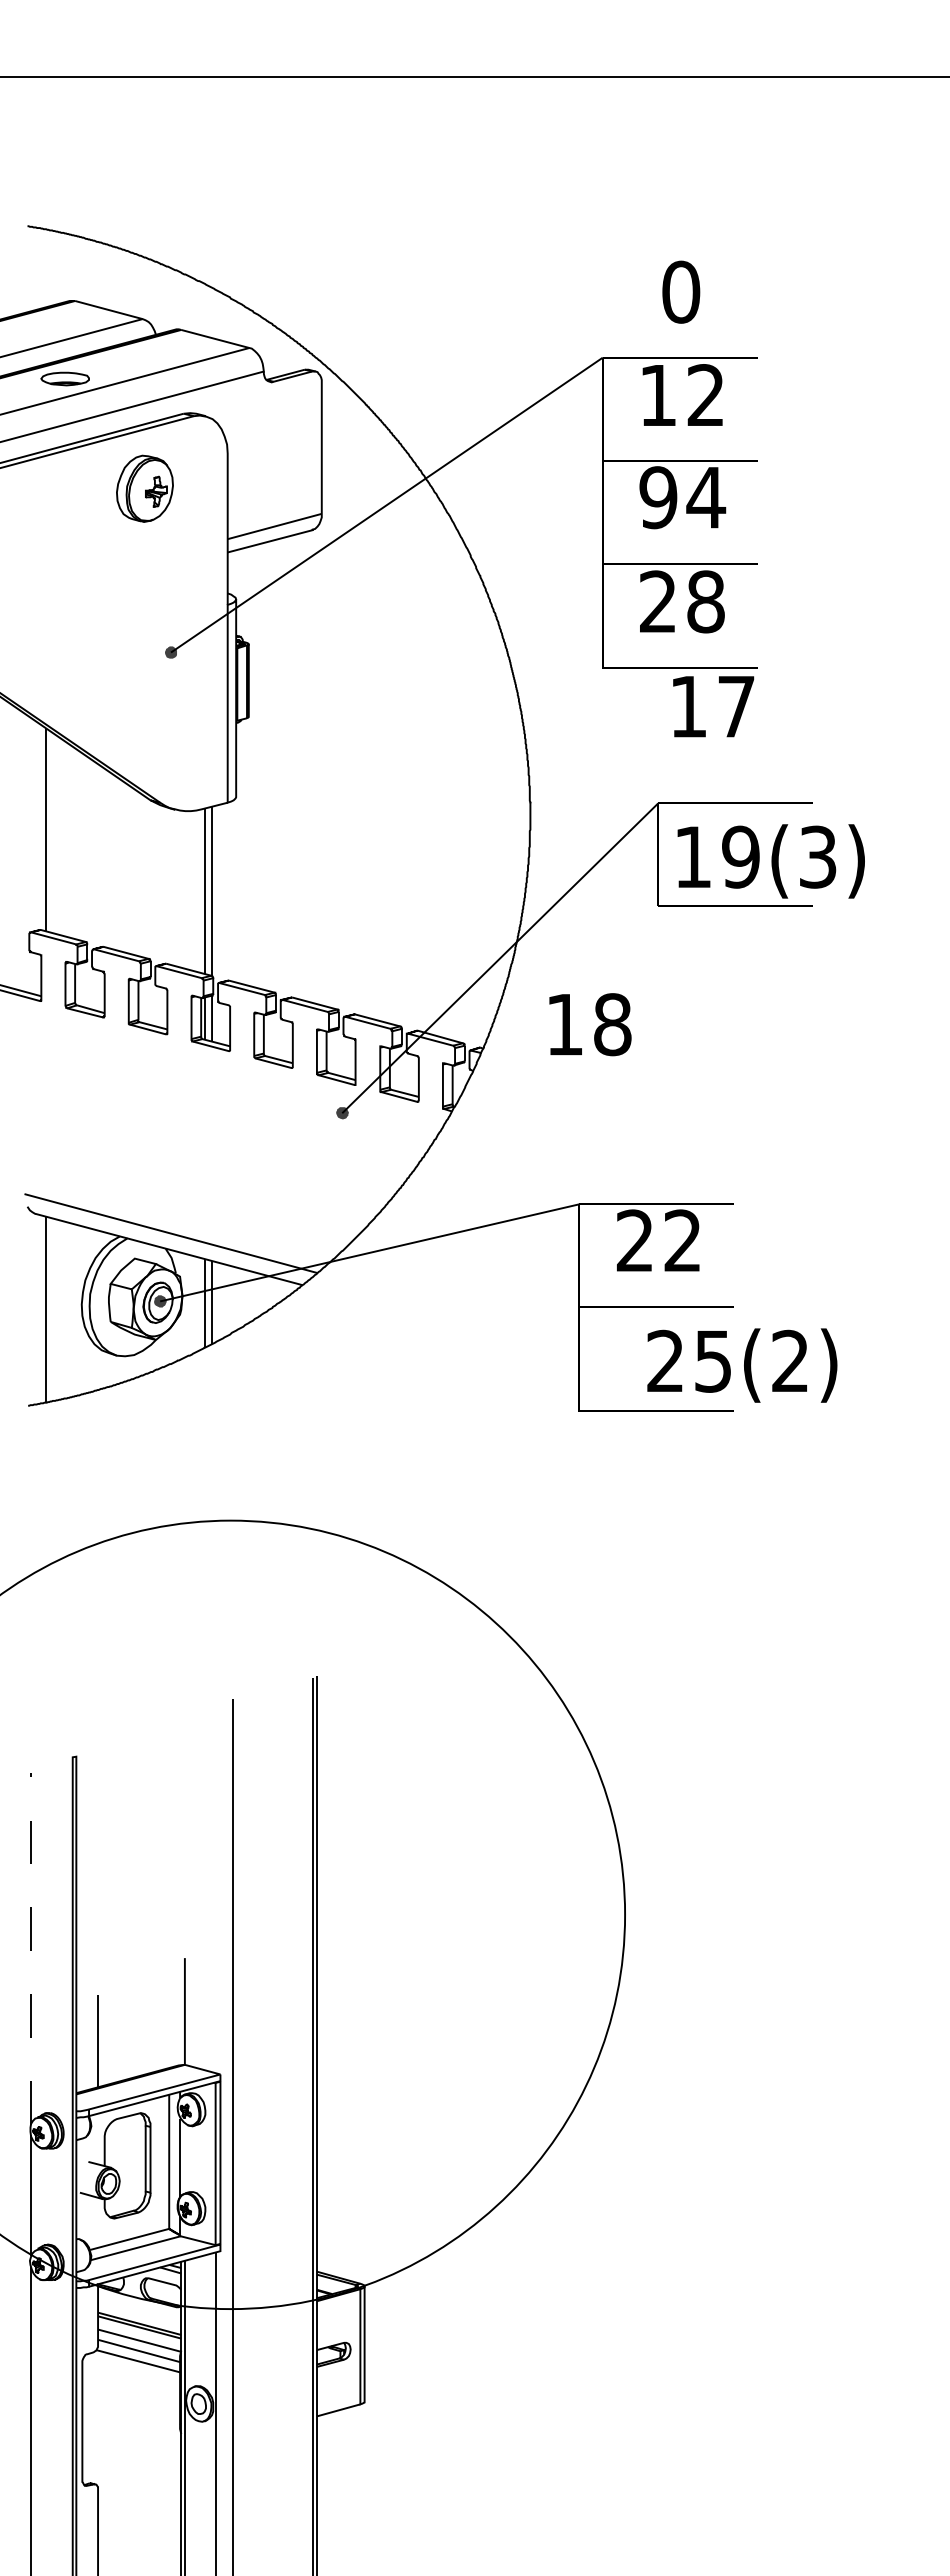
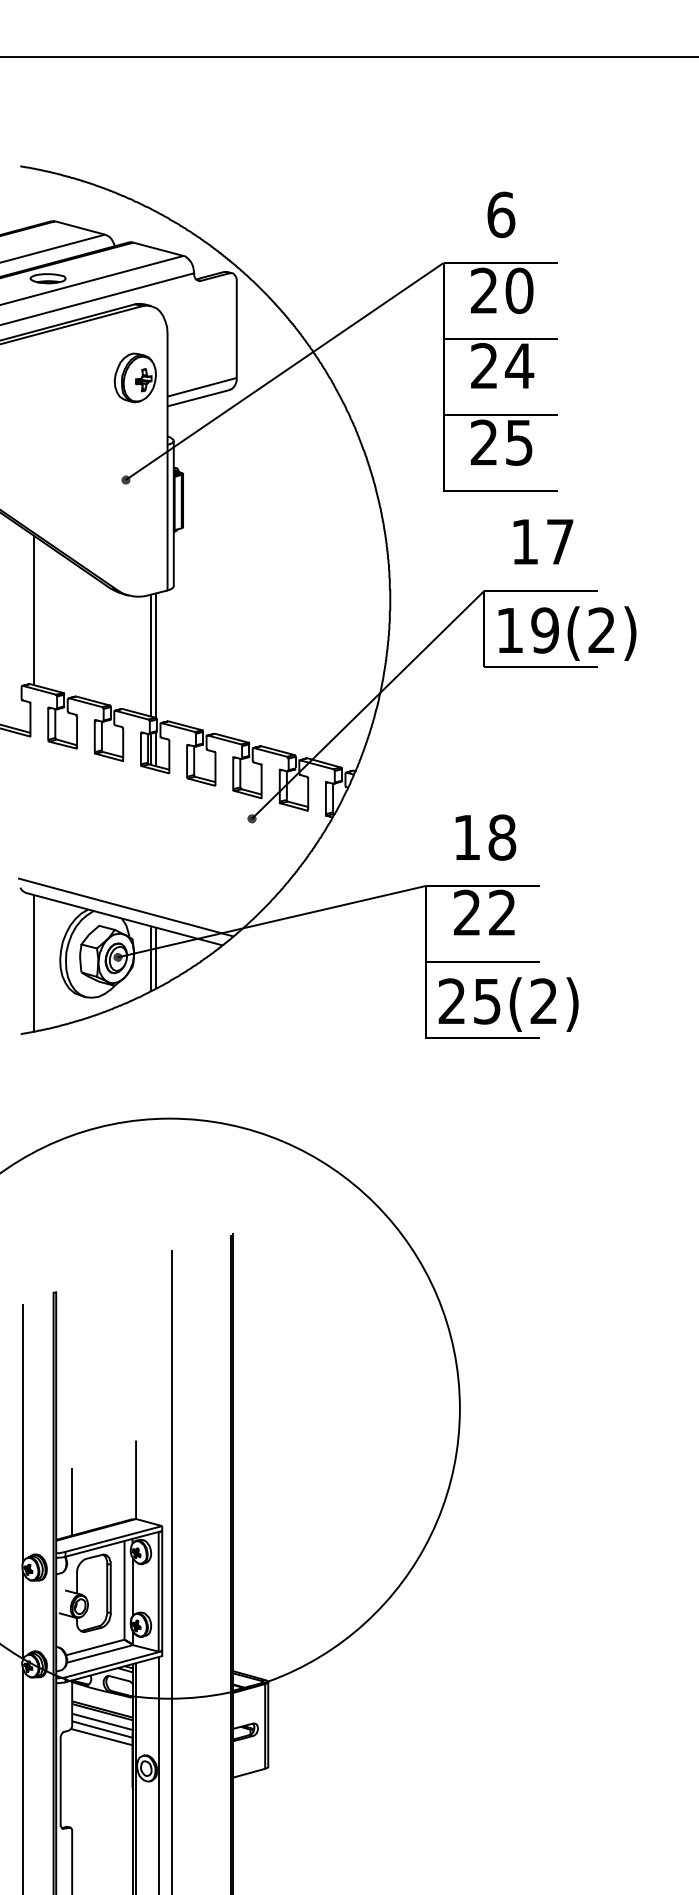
text: (681, 291) -> (501, 214), 0 -> 6
text: (682, 395) -> (502, 290), 12 -> 20
part: (144, 488) -> (135, 377), moved
text: (658, 497) -> (484, 365), 94 -> 24
text: (705, 601) -> (519, 442), 28 -> 25
text: (713, 706) -> (543, 541), moved
text: (817, 856) -> (601, 630), 19(3) -> 19(2)
text: (590, 1024) -> (485, 837), moved
text: (742, 1365) -> (508, 1004), moved
line: (31, 1948) -> (23, 1433), dashed -> solid

